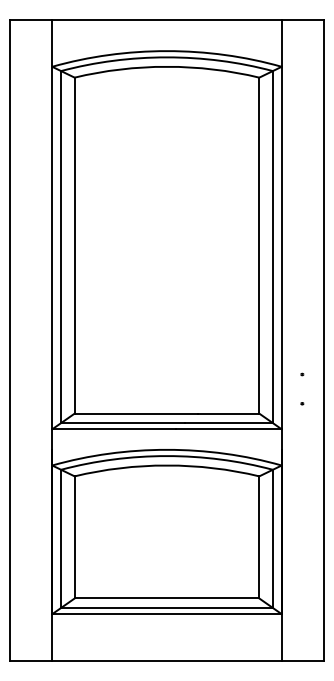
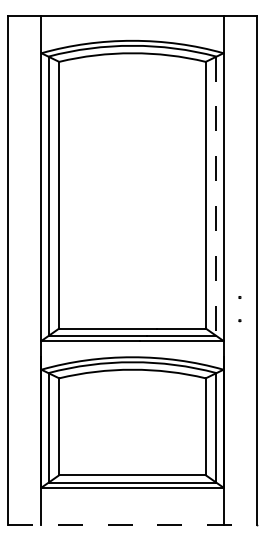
line: (272, 247) -> (216, 196), solid -> dashed
line: (167, 660) -> (132, 524), solid -> dashed

